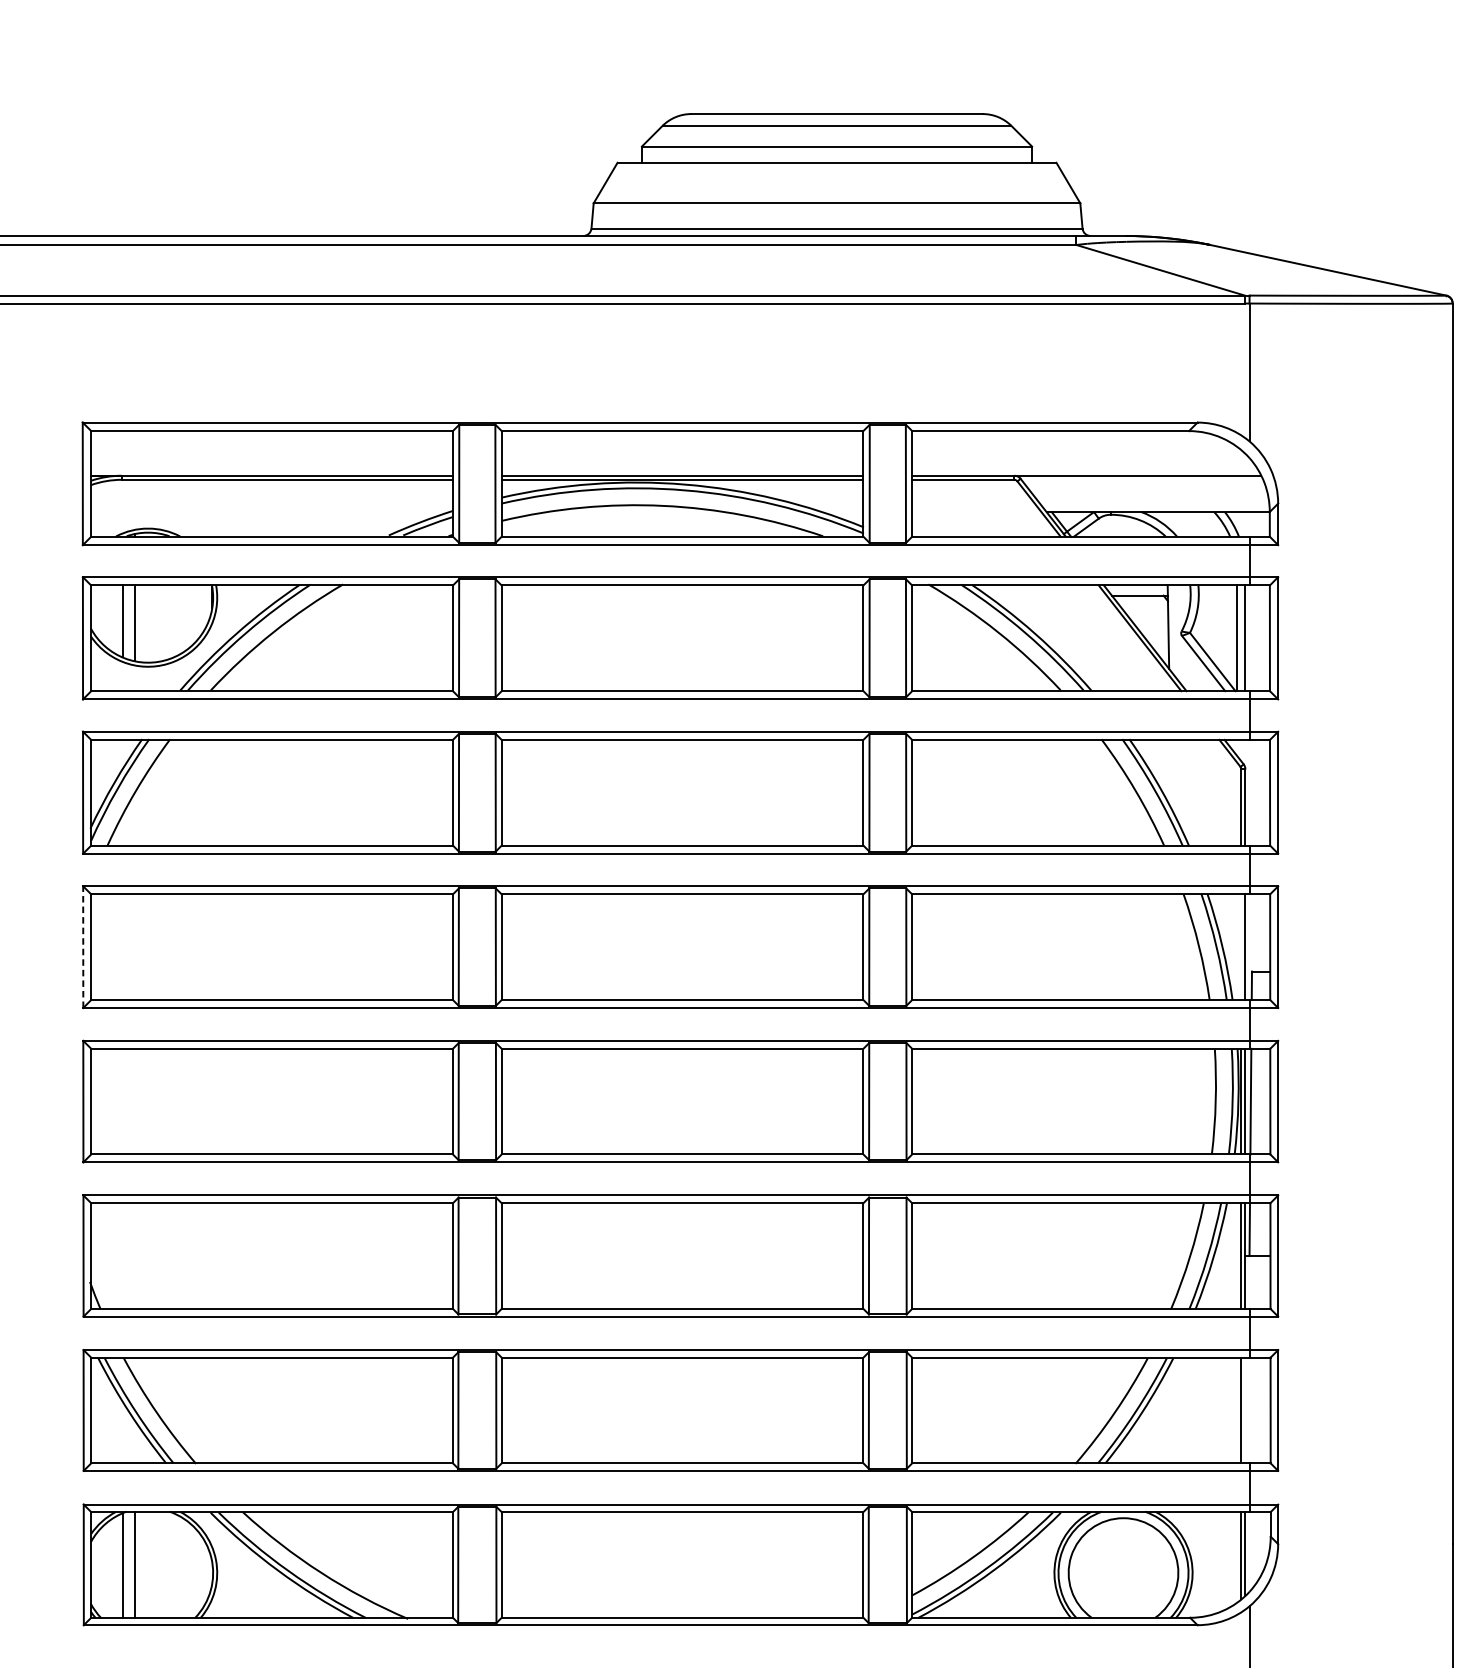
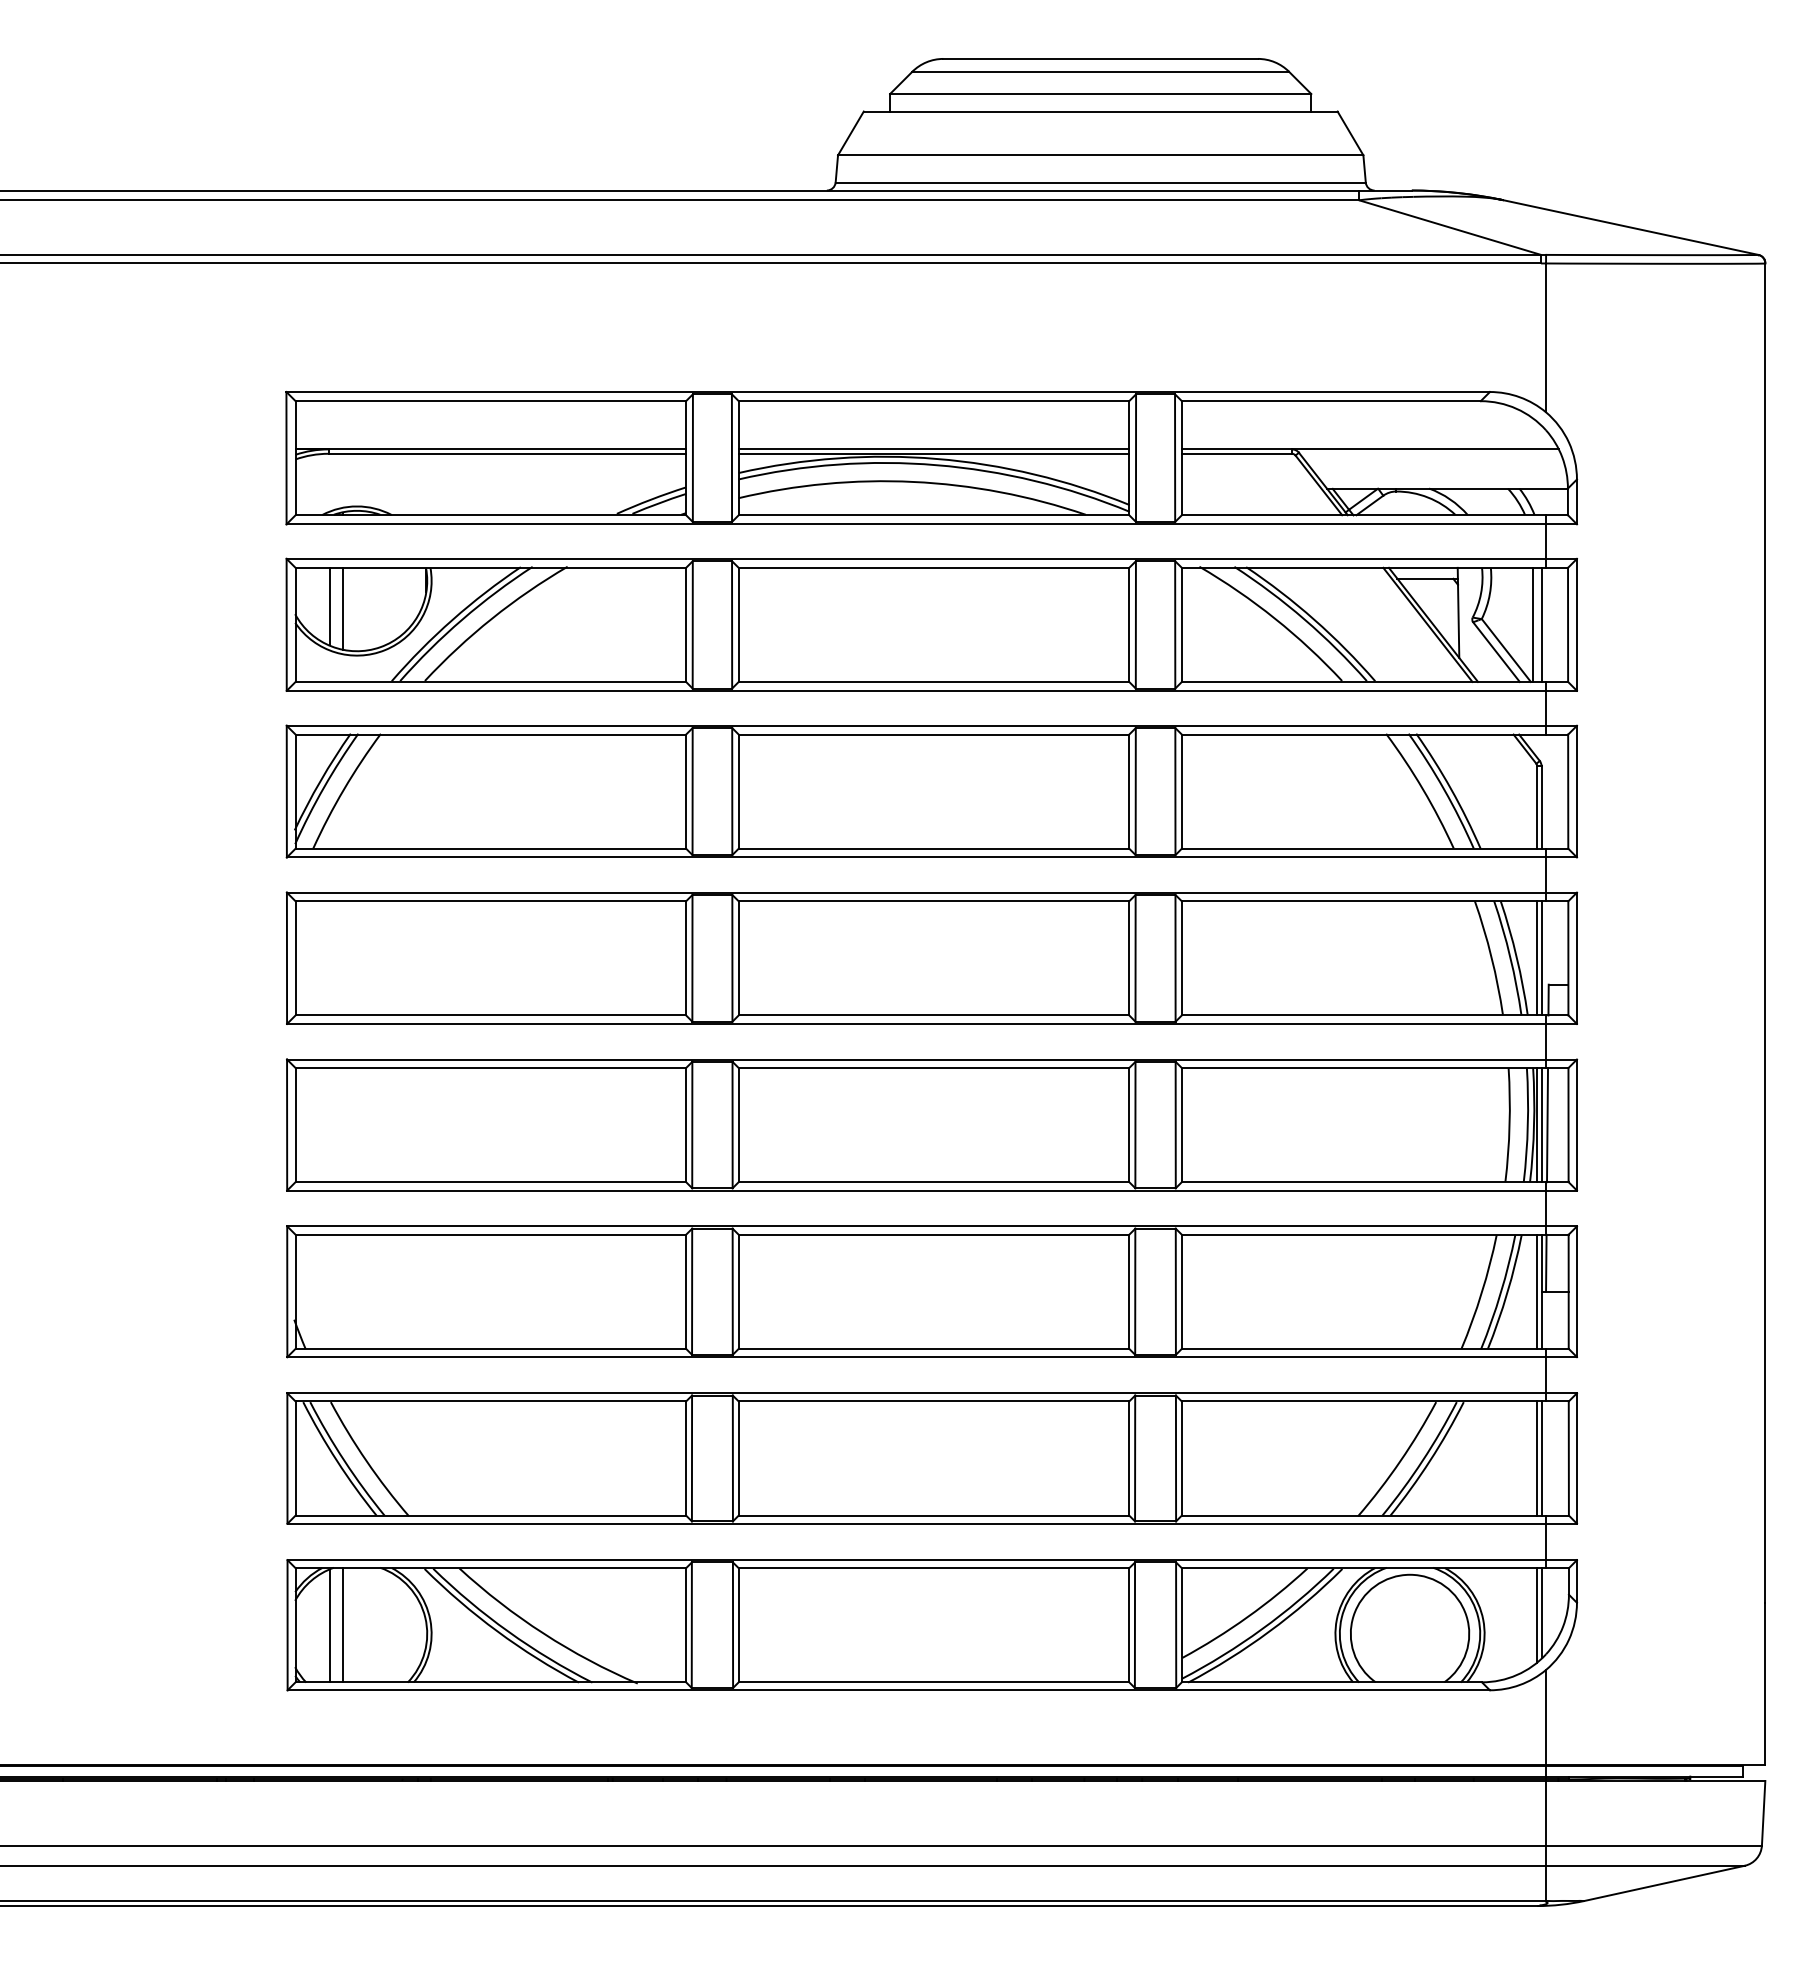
line: (82, 947) -> (286, 958), dashed -> solid
line: (1241, 947) -> (1537, 958), added
line: (1245, 1410) -> (1541, 1458), added

